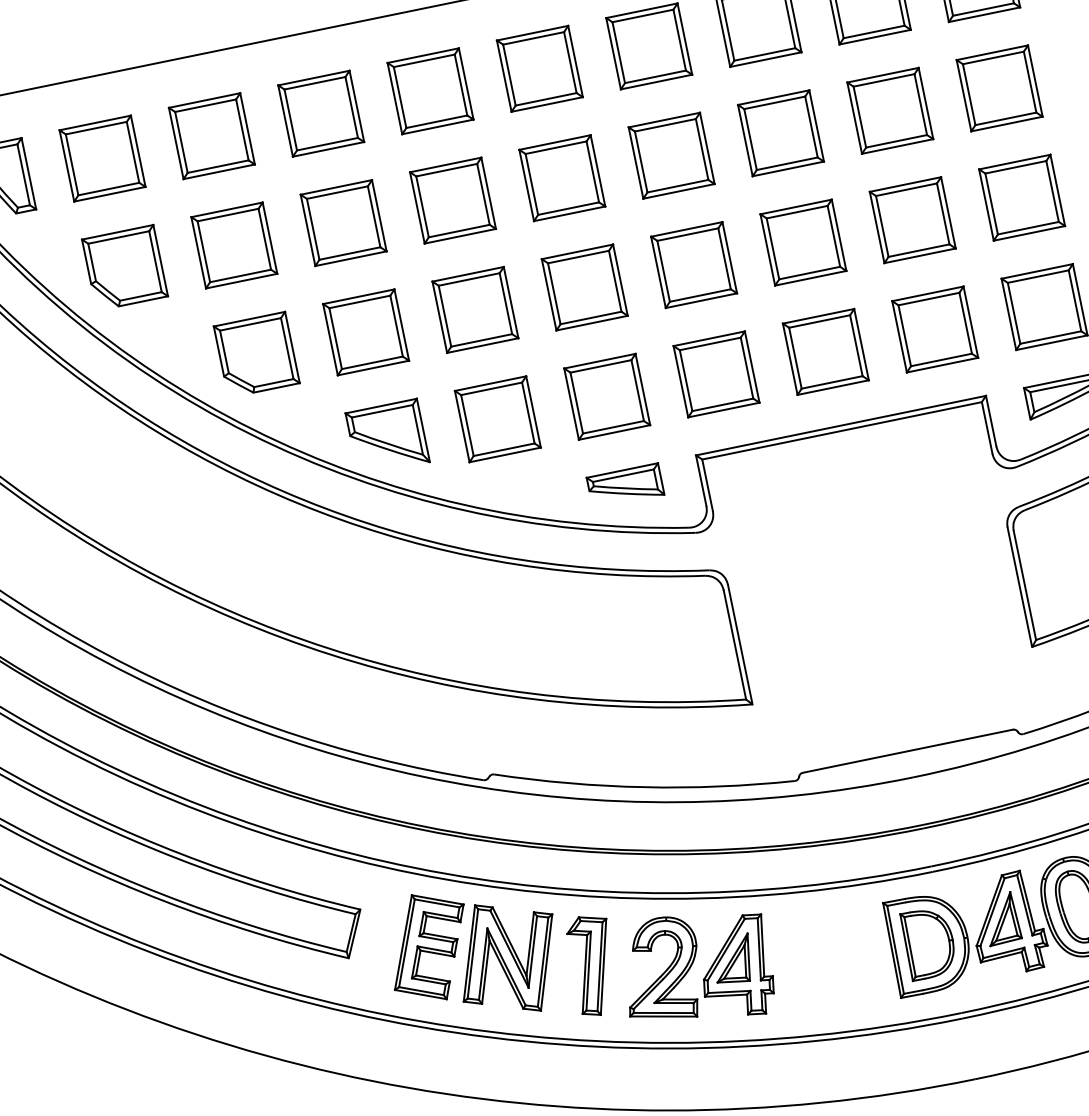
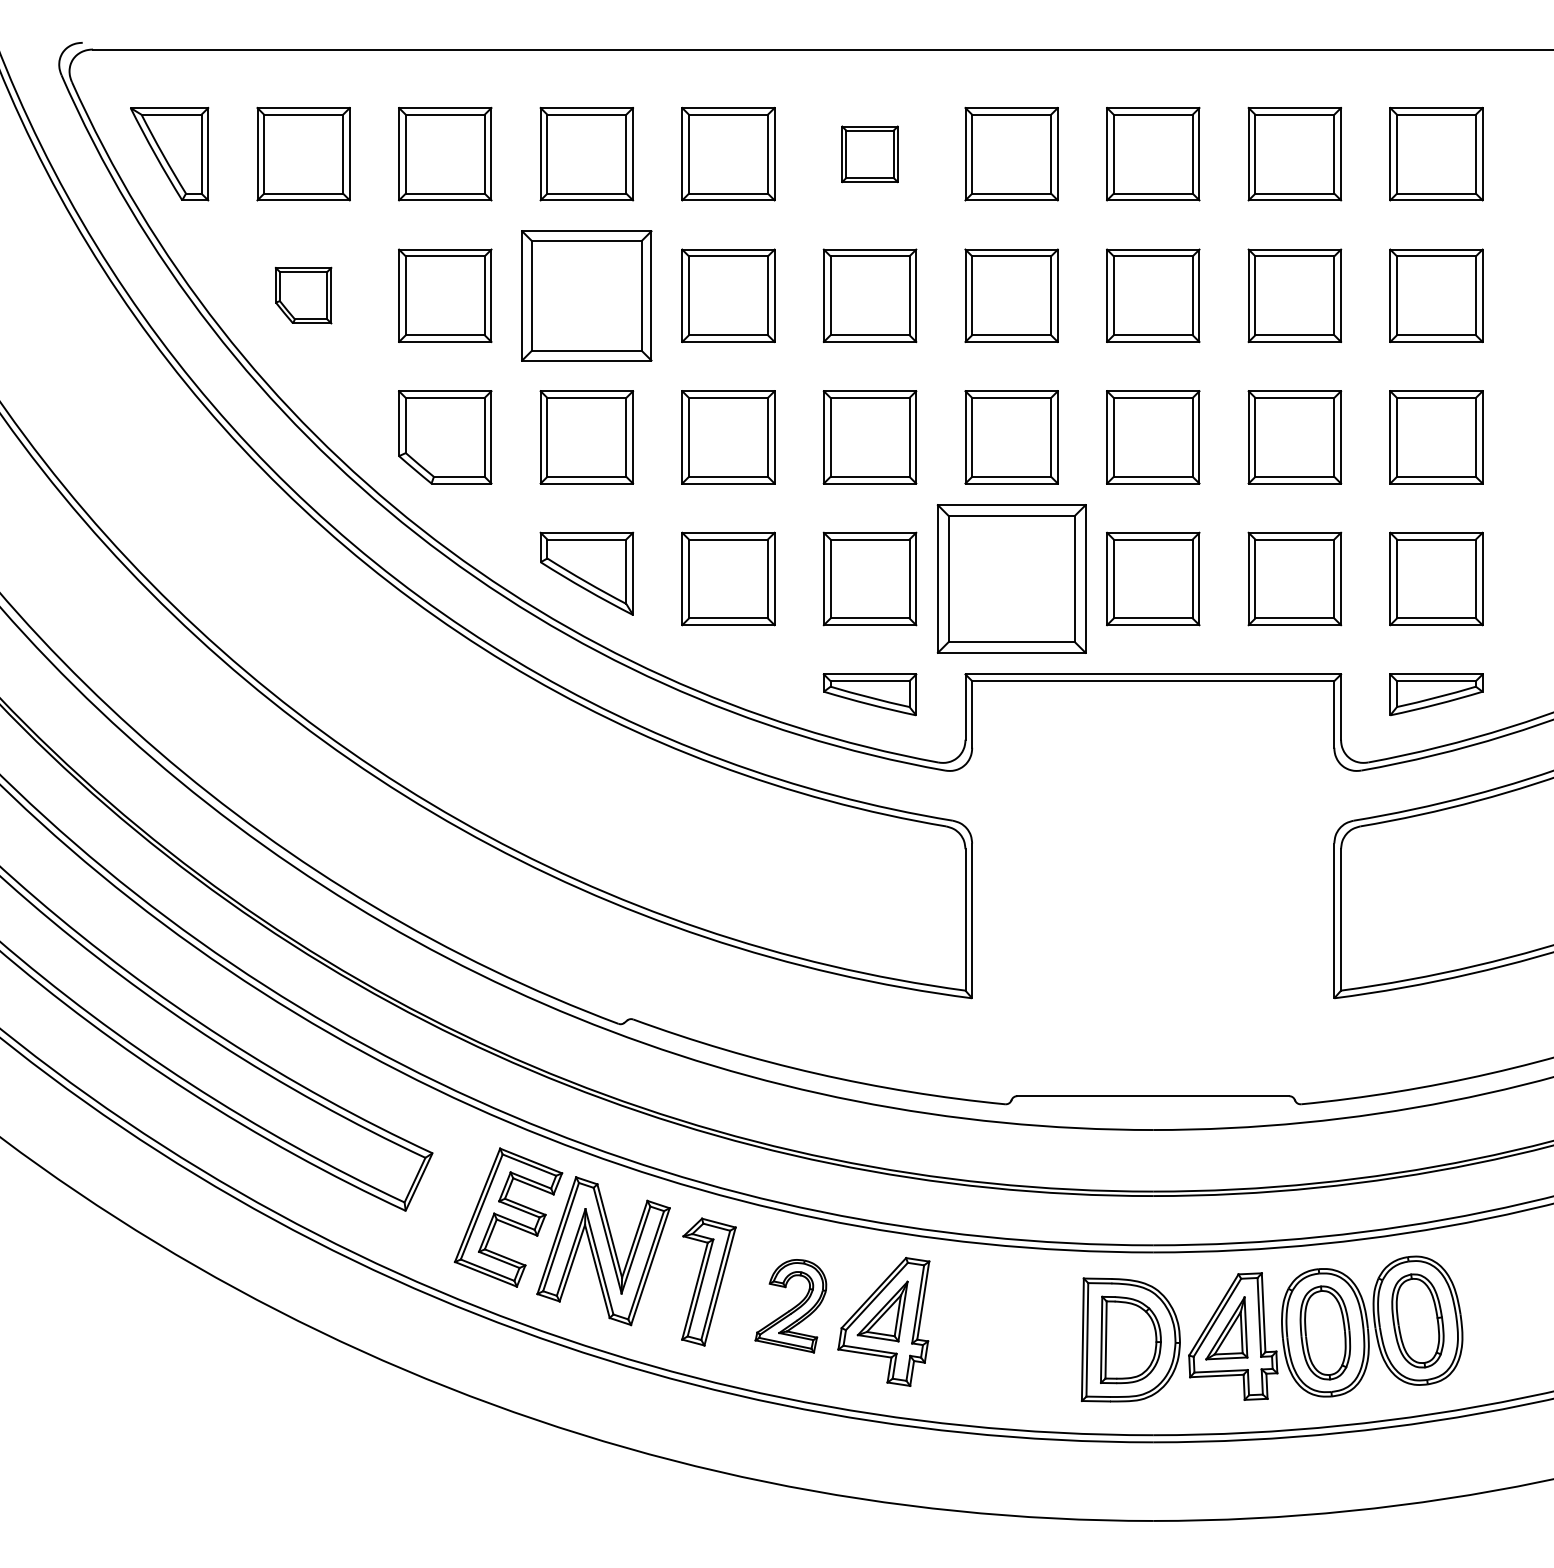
part: (539, 69) -> (869, 154), size x0.6
part: (343, 222) -> (586, 295), size x1.4
part: (124, 267) -> (303, 295), size x0.6
part: (716, 374) -> (1011, 578), size x1.6
part: (661, 971) -> (790, 1306), size x0.7

